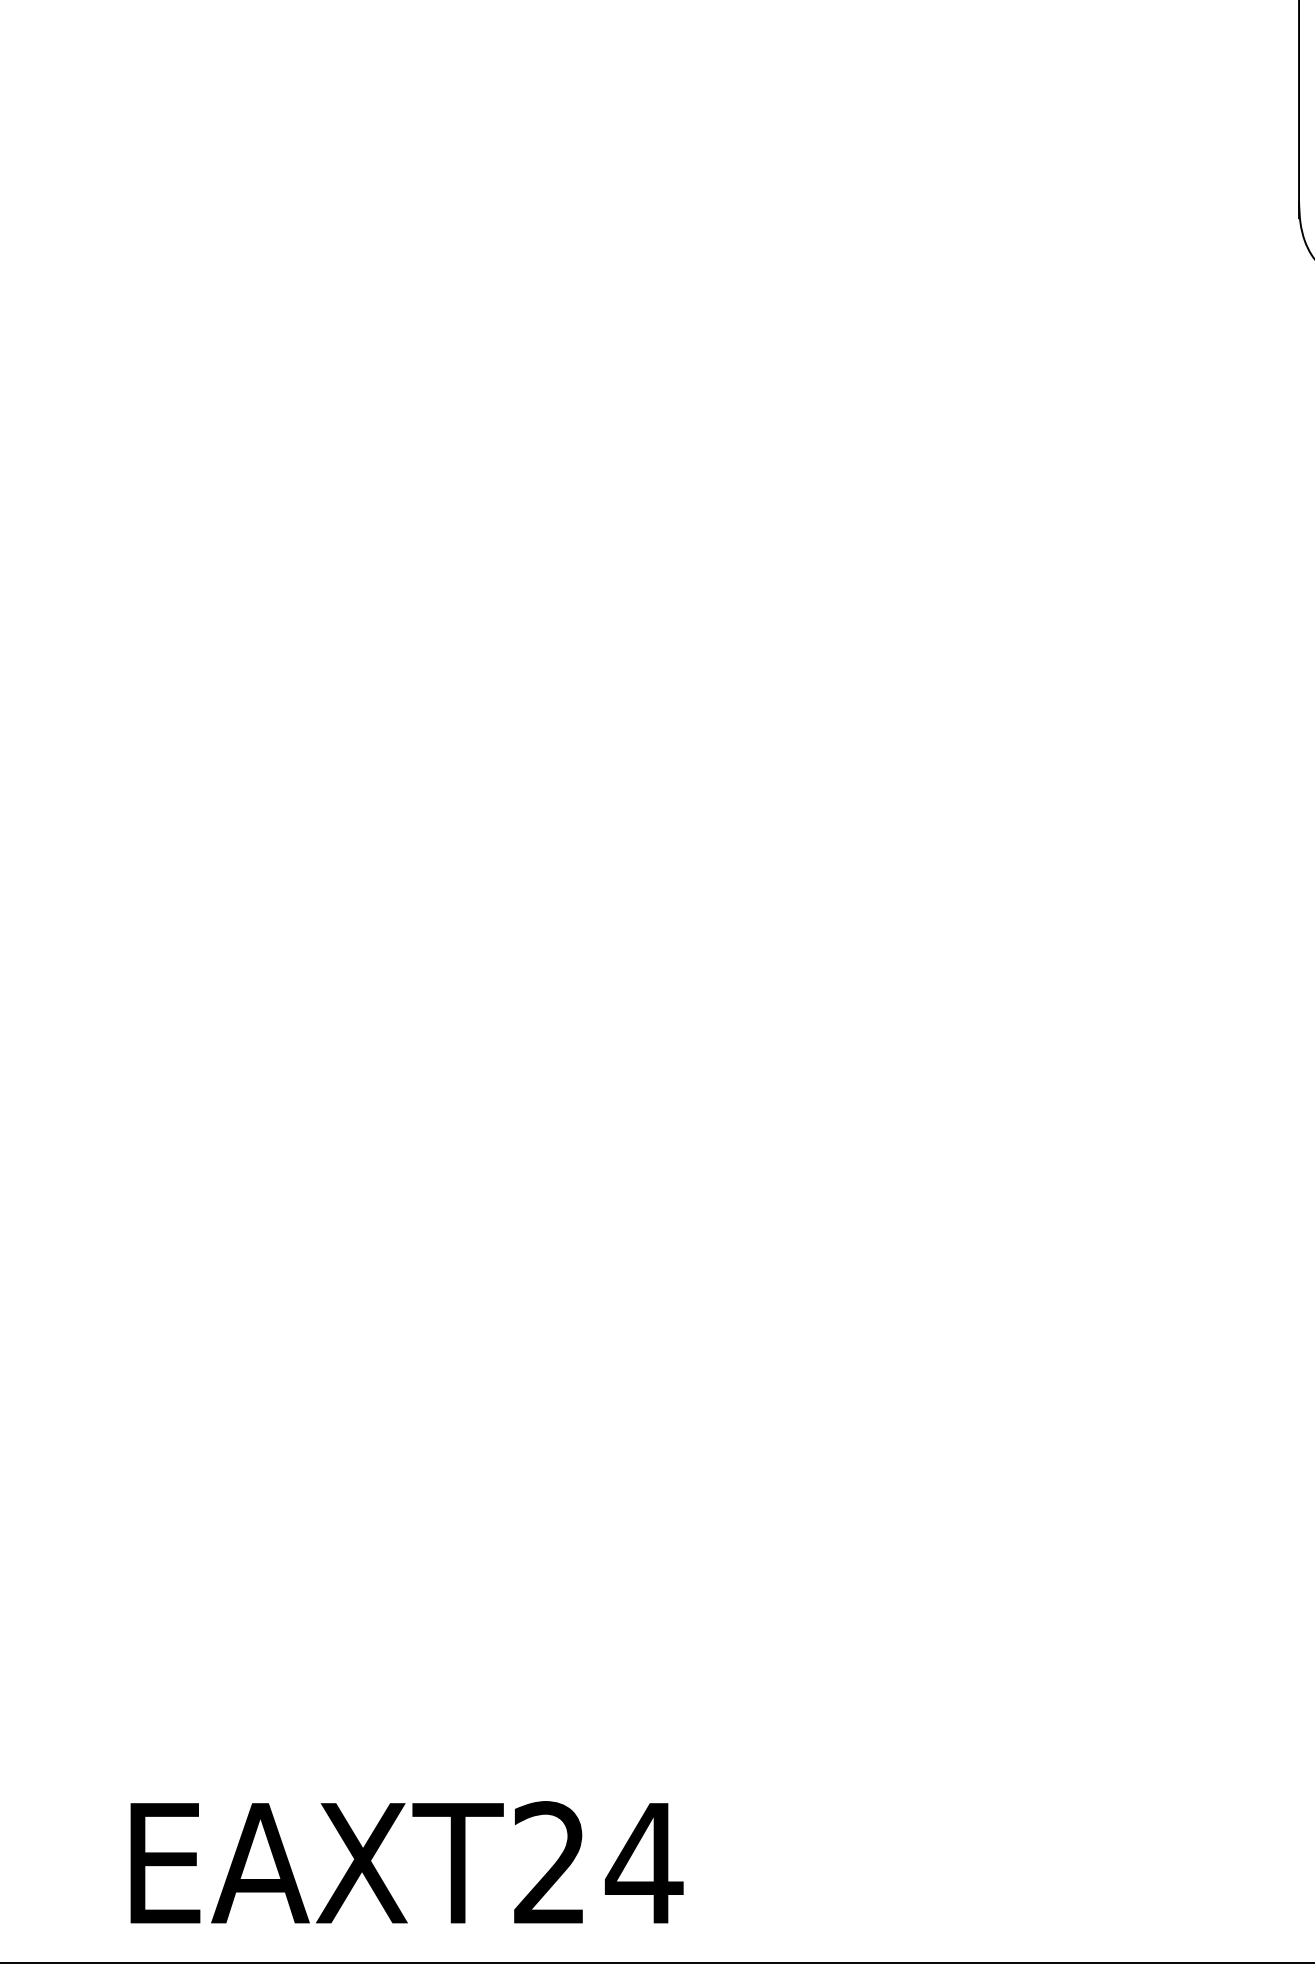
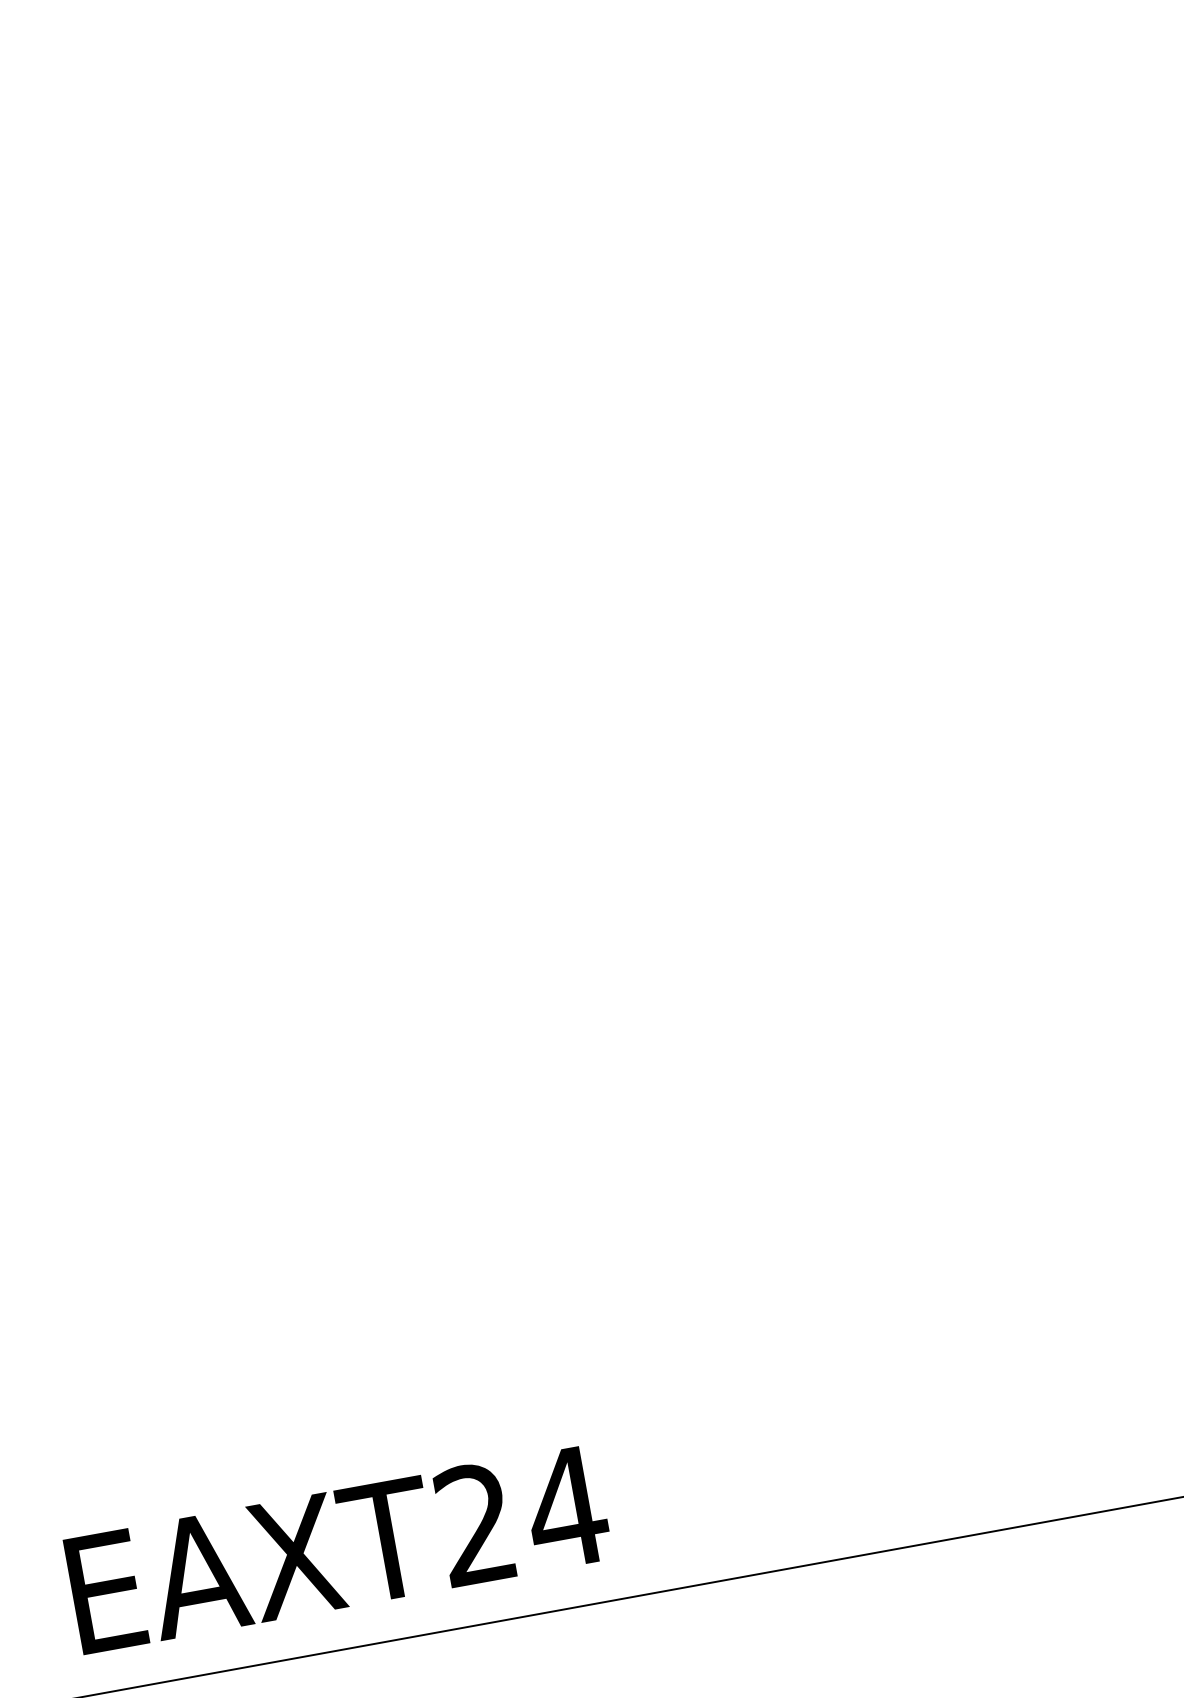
text: (406, 1862) -> (337, 1548), moved

